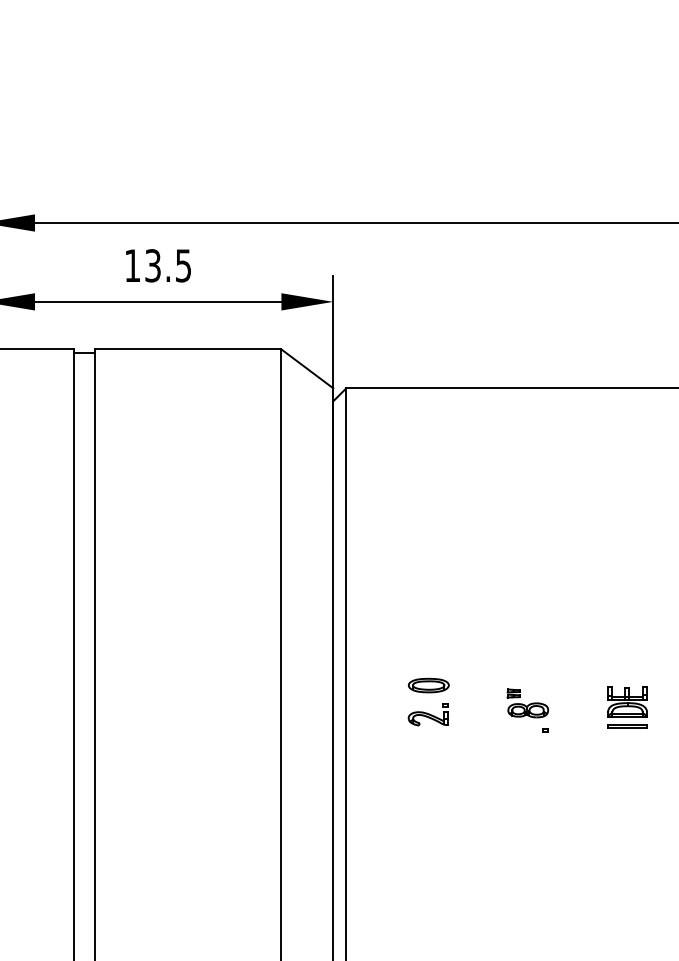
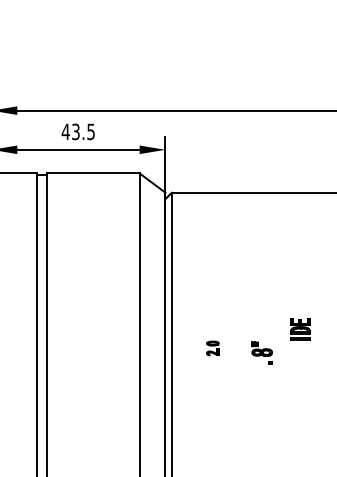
text: (132, 264) -> (65, 131), 13.5 -> 43.5
part: (428, 702) -> (212, 348), size x0.6
part: (627, 708) -> (300, 329), moved

